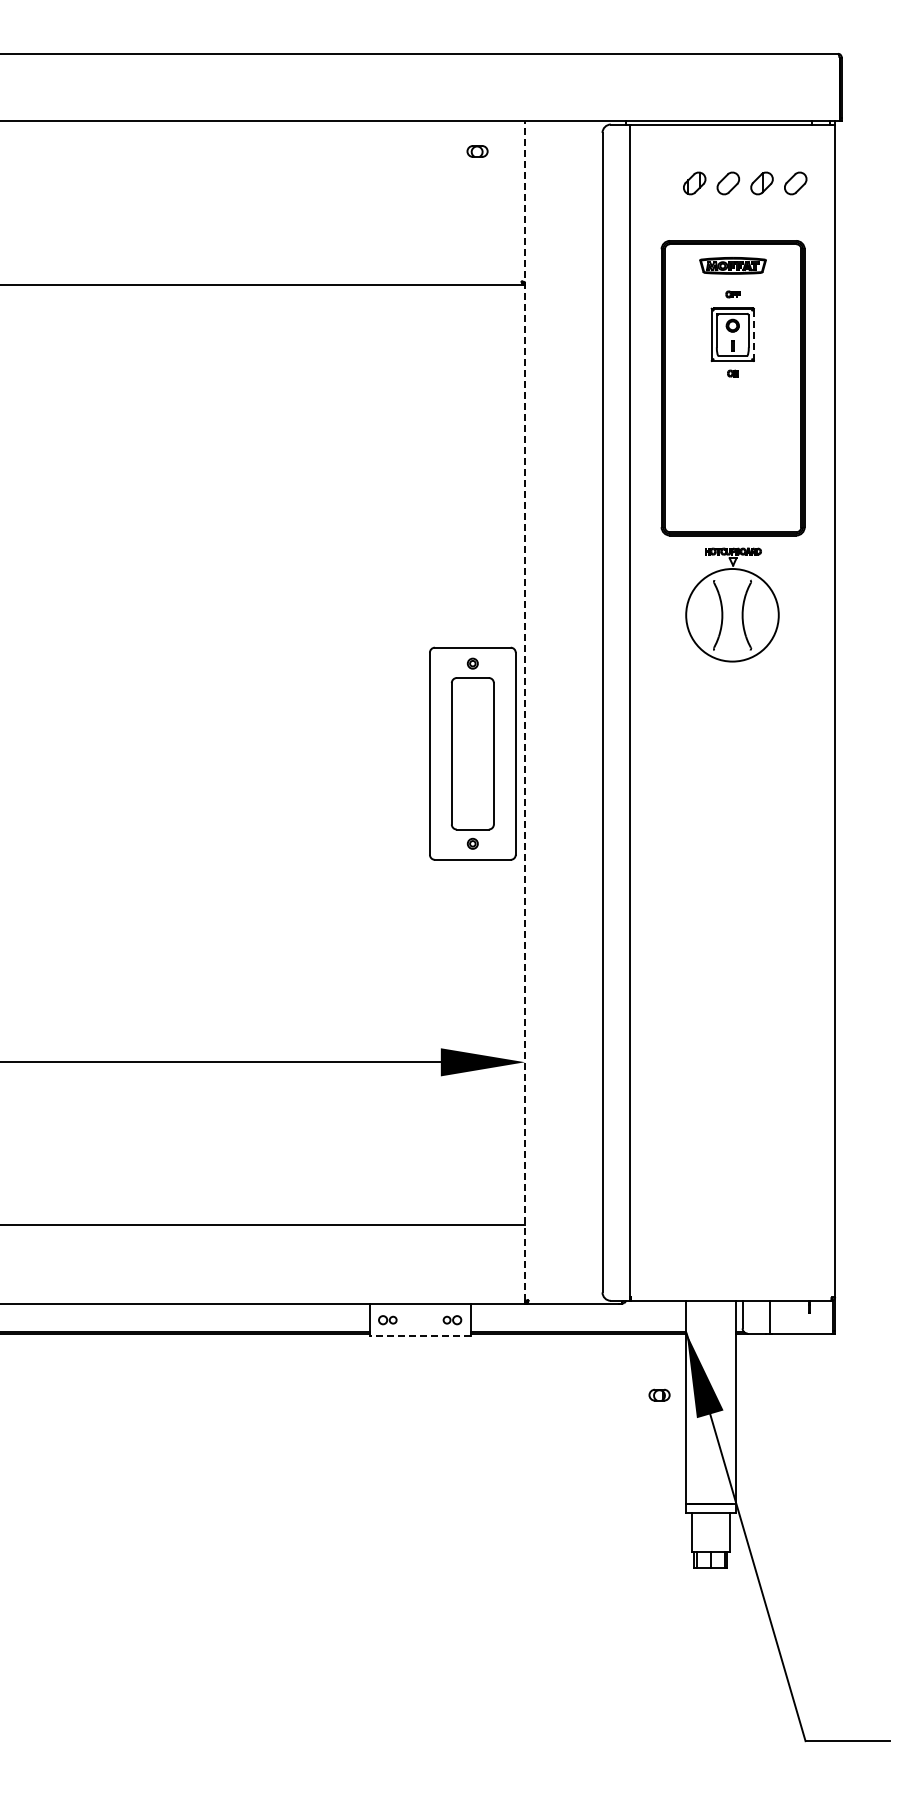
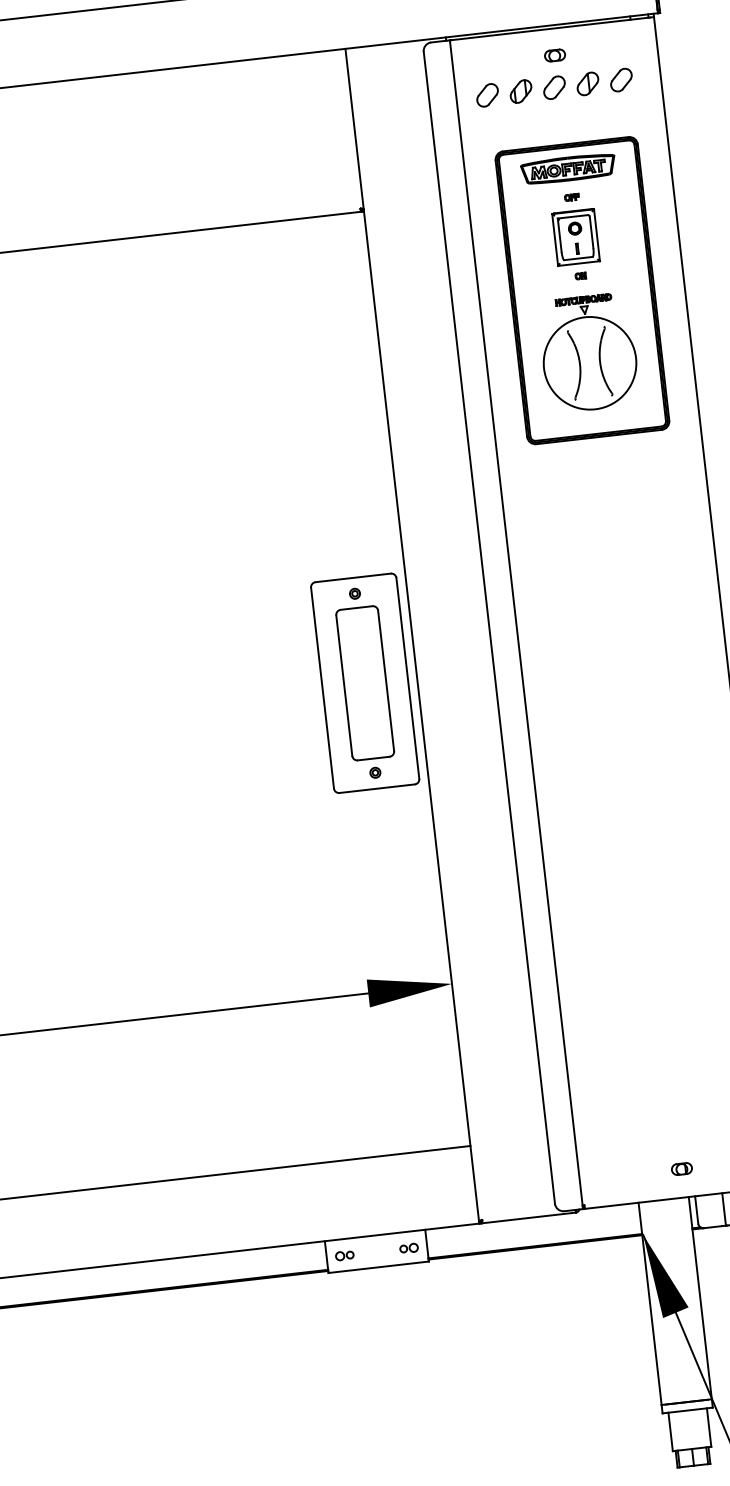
part: (477, 151) -> (555, 55), moved
part: (660, 183) -> (487, 95), added
part: (732, 265) -> (567, 168), size x1.43
line: (753, 334) -> (596, 234), dashed -> solid
part: (732, 604) -> (588, 352), moved
line: (525, 710) -> (412, 634), dashed -> solid
line: (420, 1335) -> (379, 1267), dashed -> solid
part: (659, 1394) -> (681, 1168), moved

